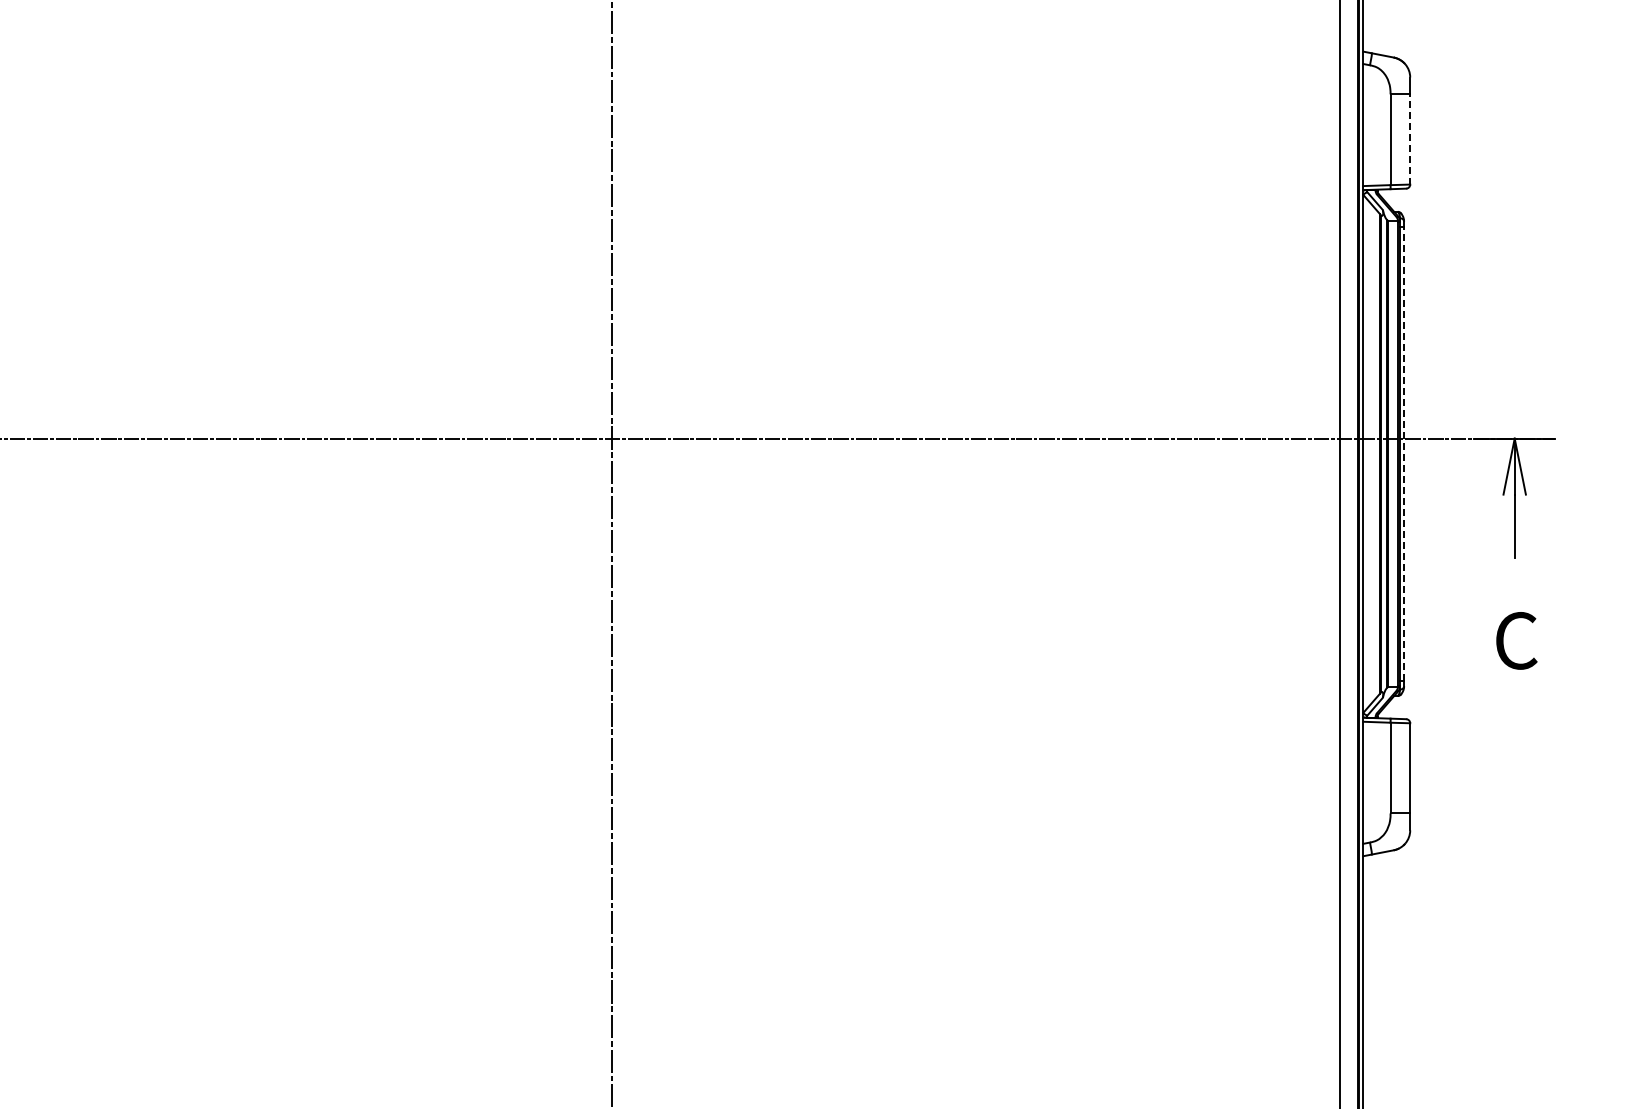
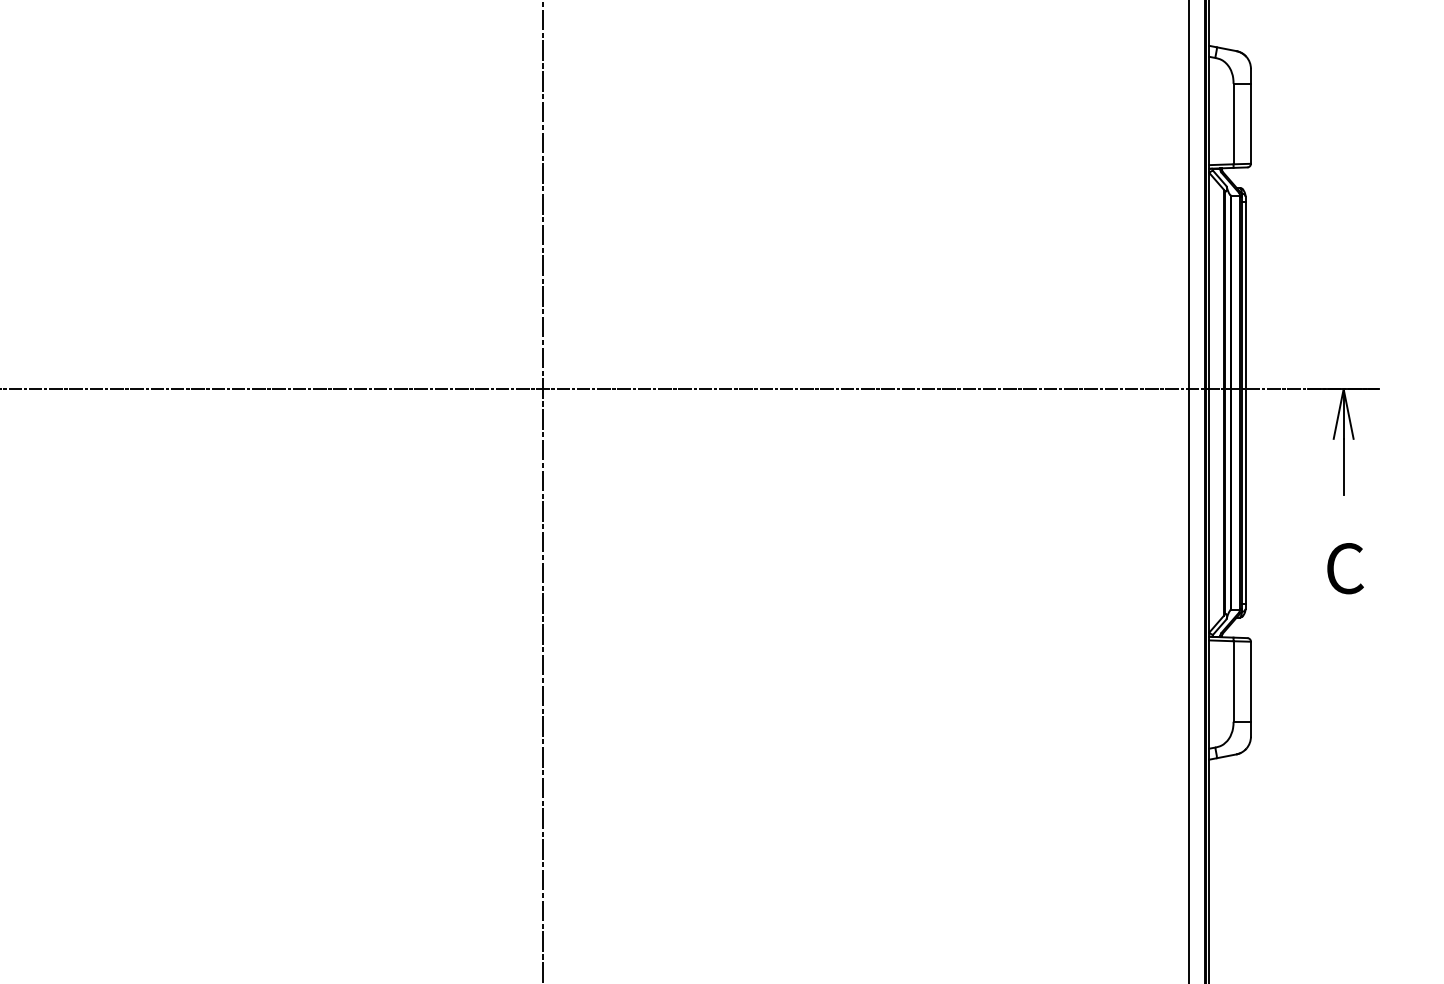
line: (1410, 138) -> (1251, 122), dashed -> solid
line: (1404, 453) -> (1245, 402), dashed -> solid

